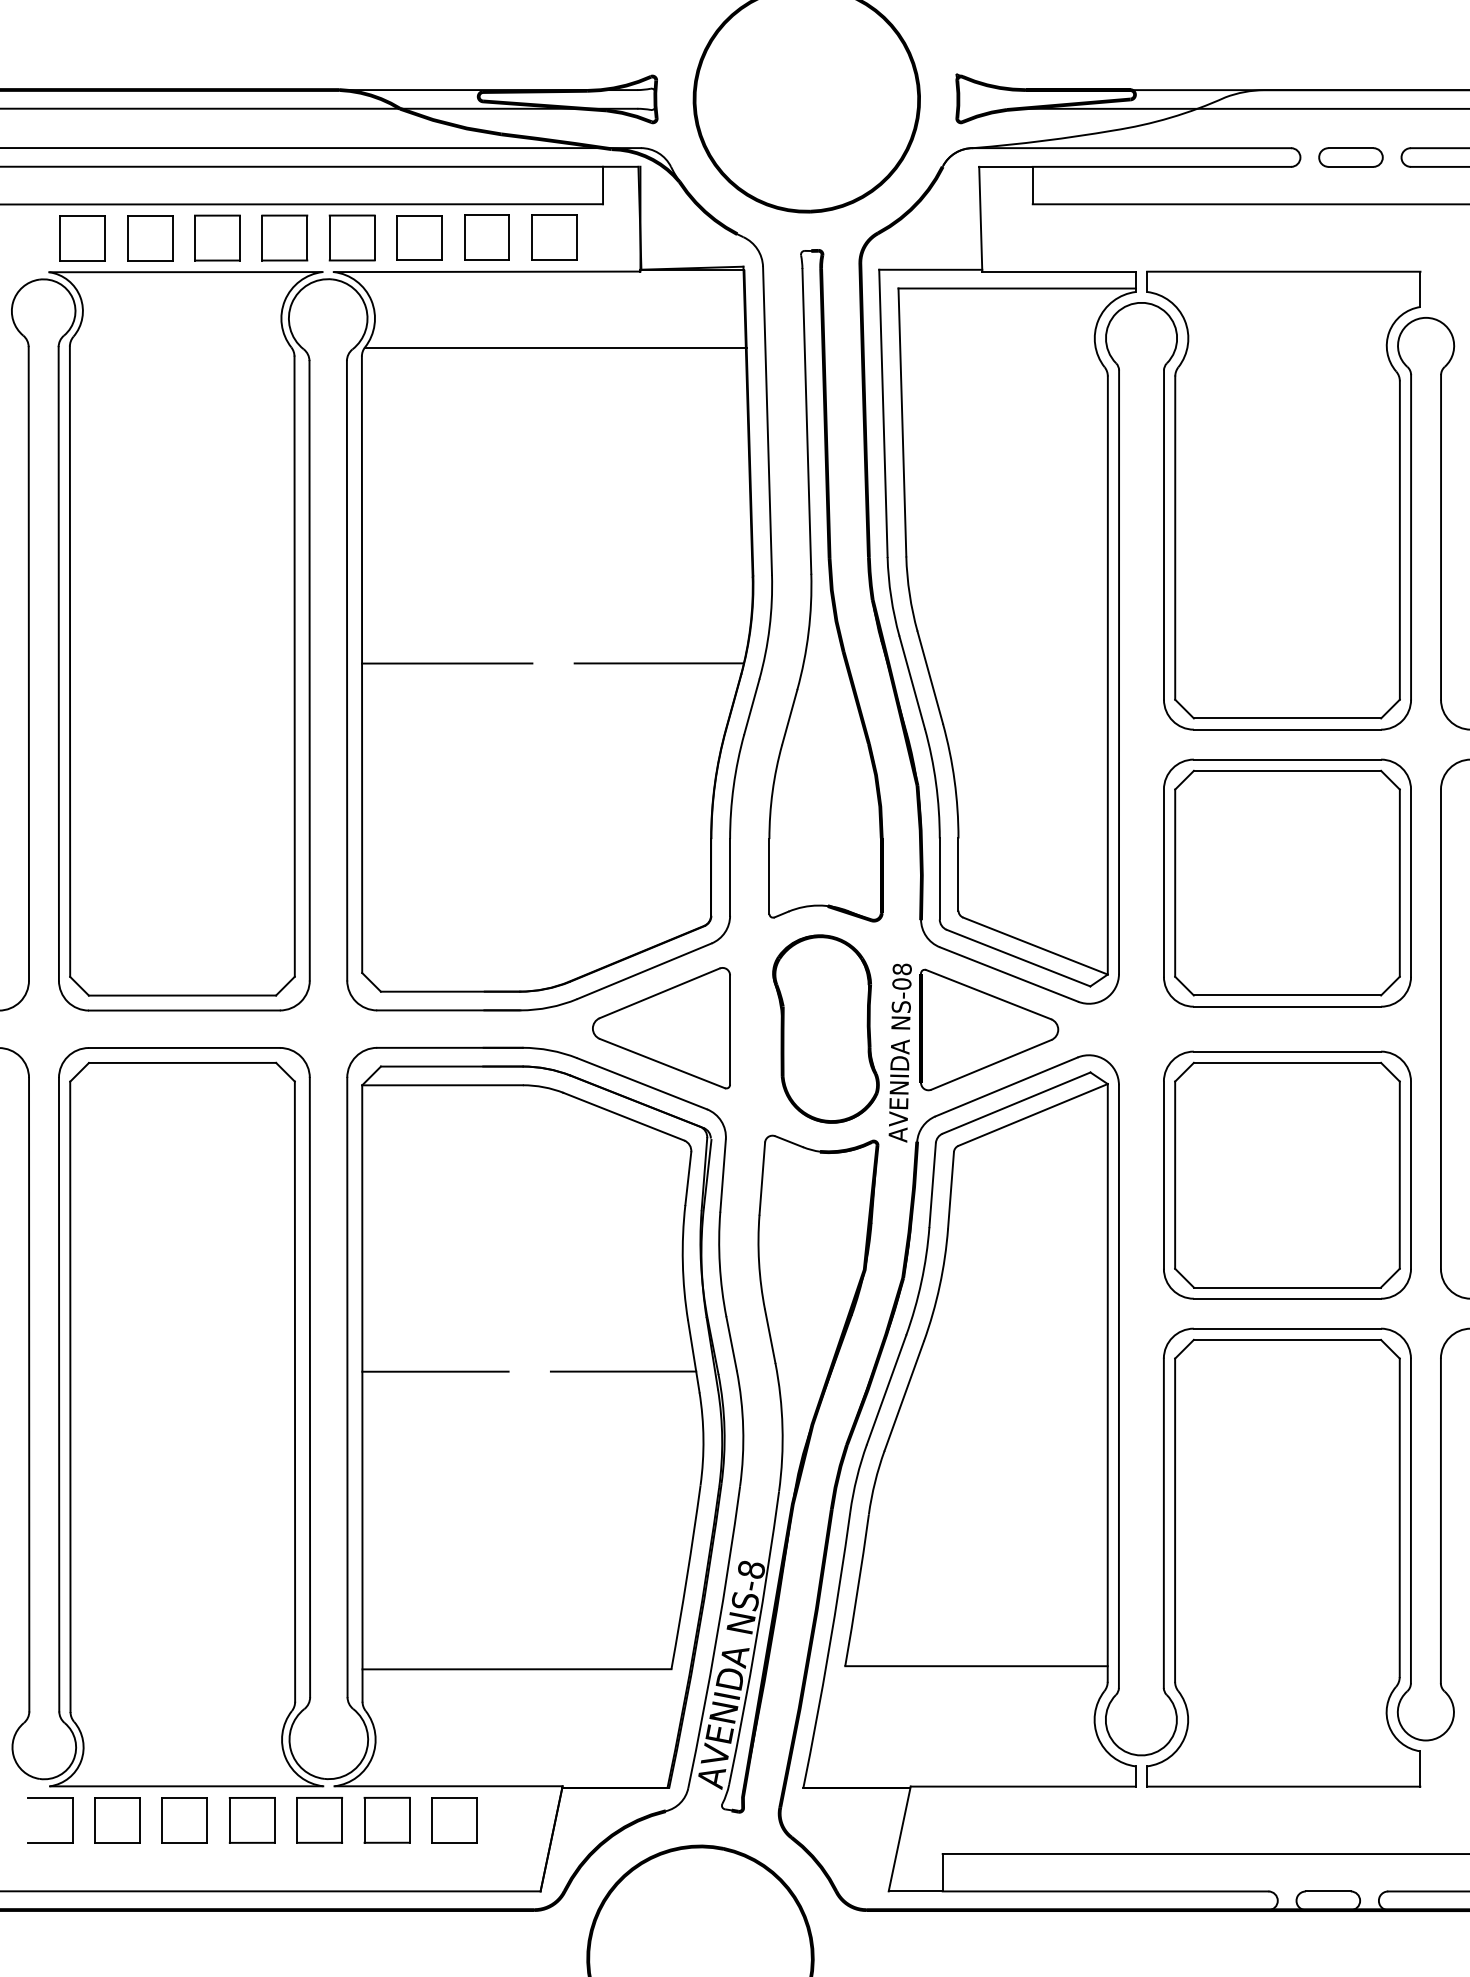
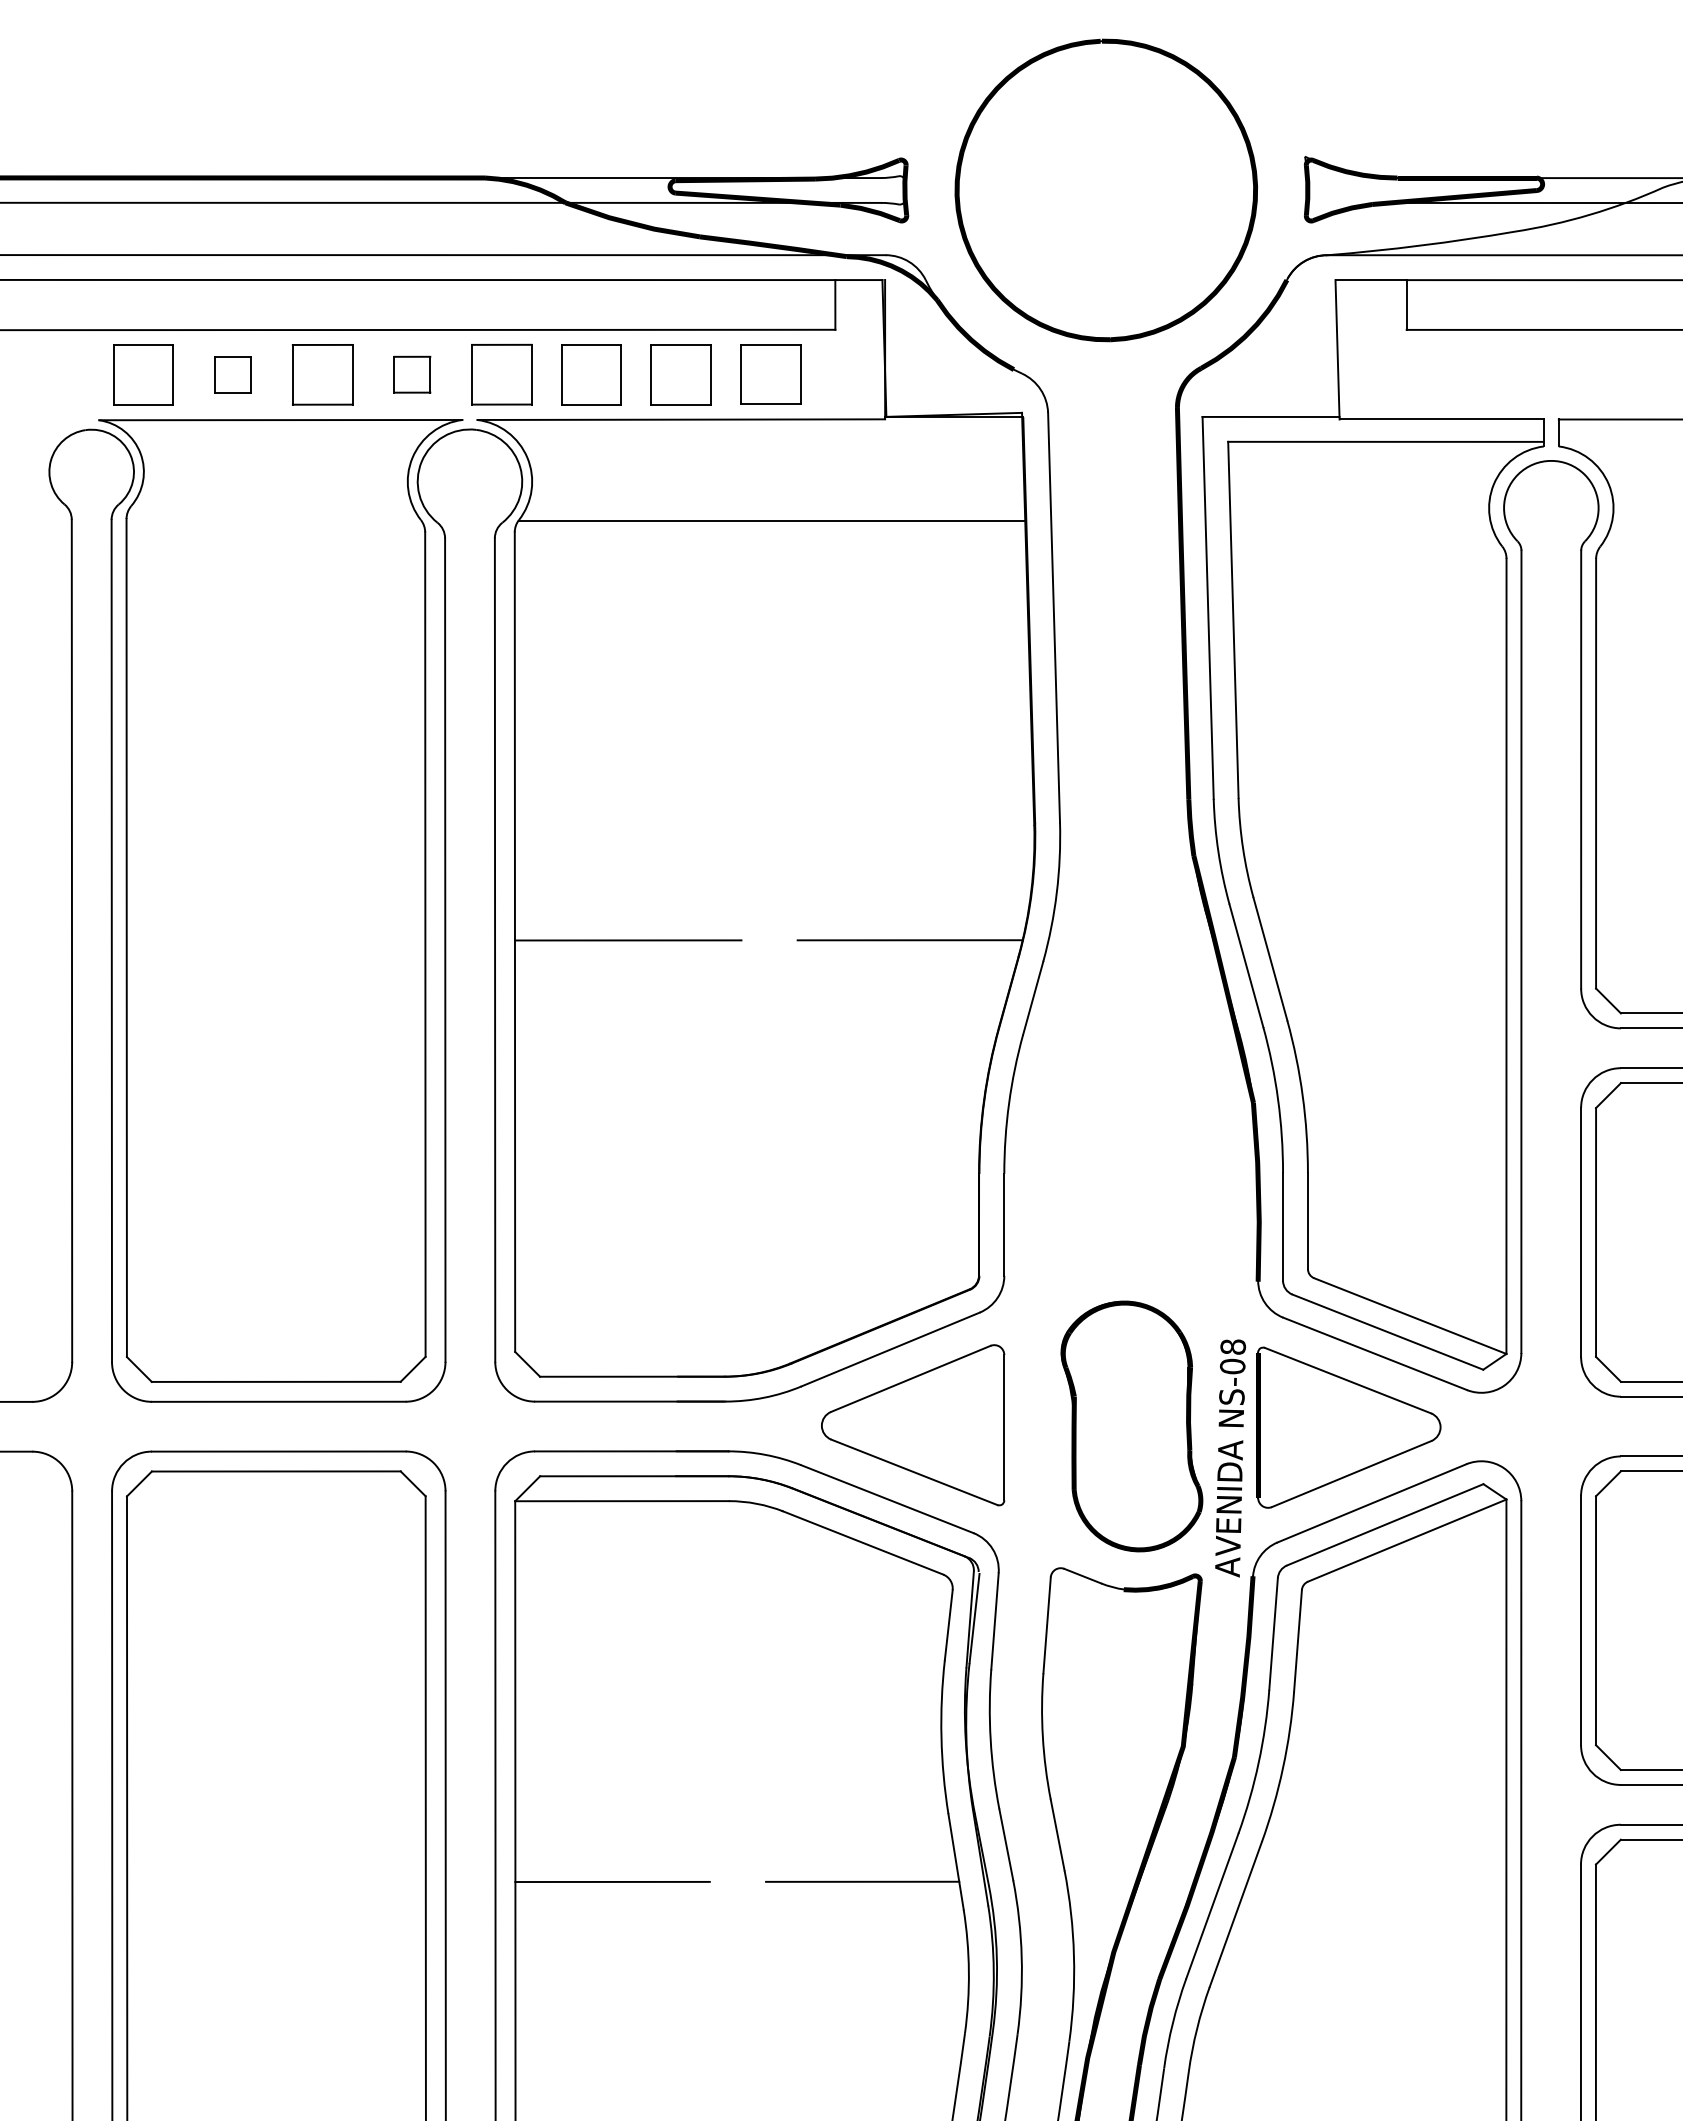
part: (284, 237) -> (411, 374), size x0.6
part: (150, 238) -> (233, 375), size x0.6
part: (825, 585) -> (1131, 836), removed

